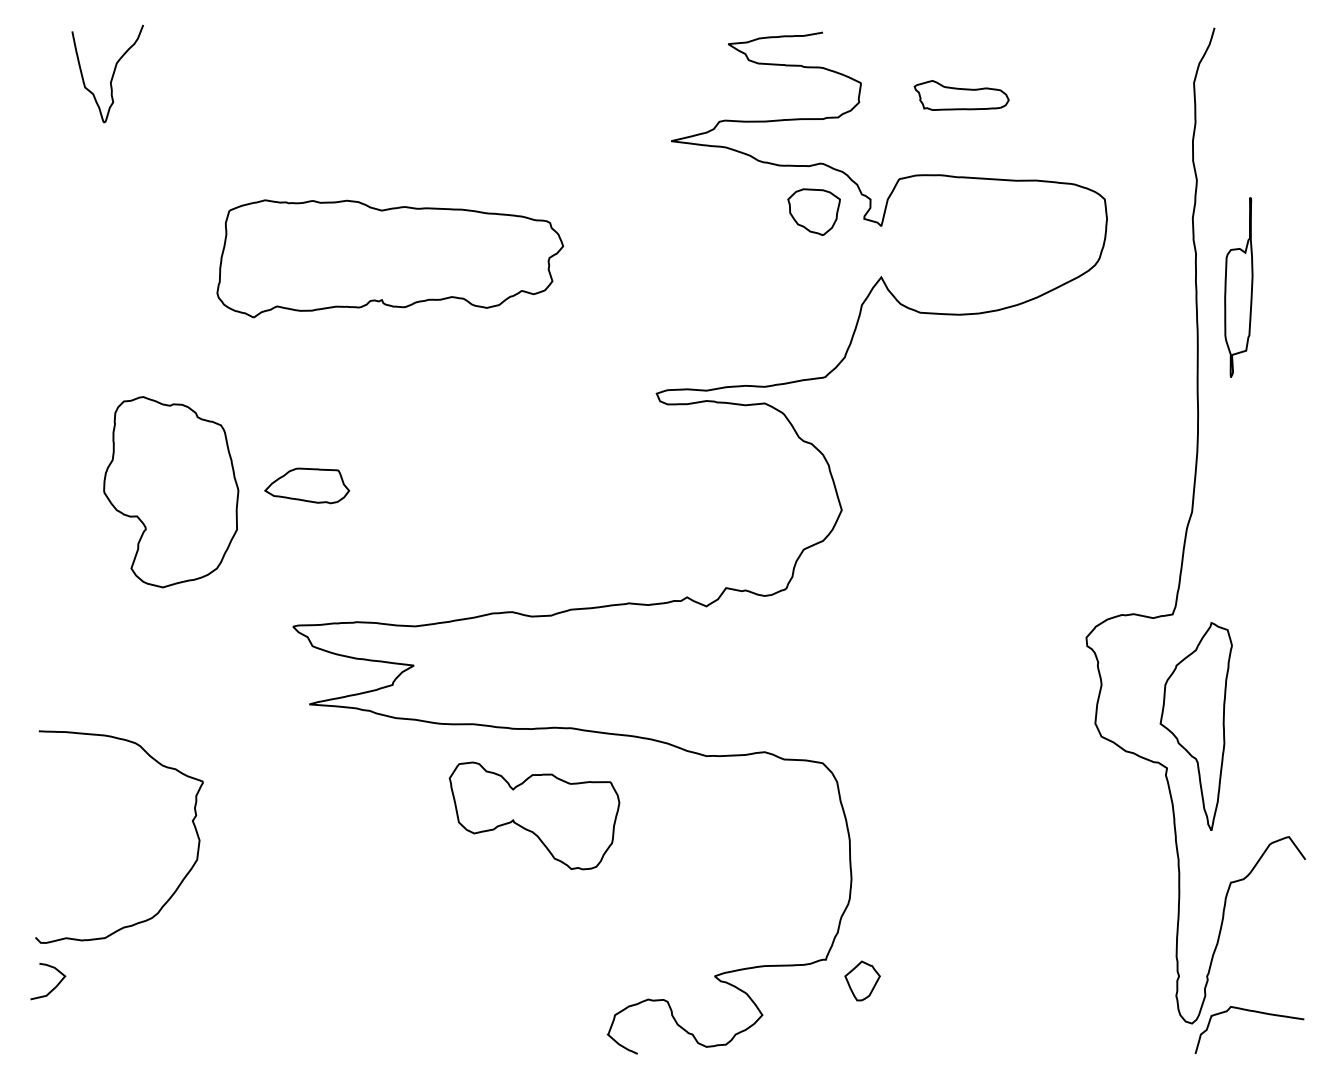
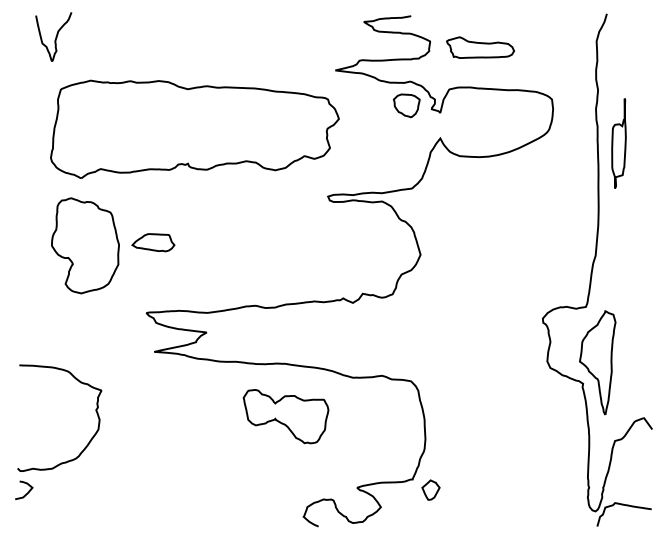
part: (961, 95) -> (480, 47), size x1.43
part: (389, 257) -> (194, 128), size x1.67
part: (533, 815) -> (285, 416), moved

